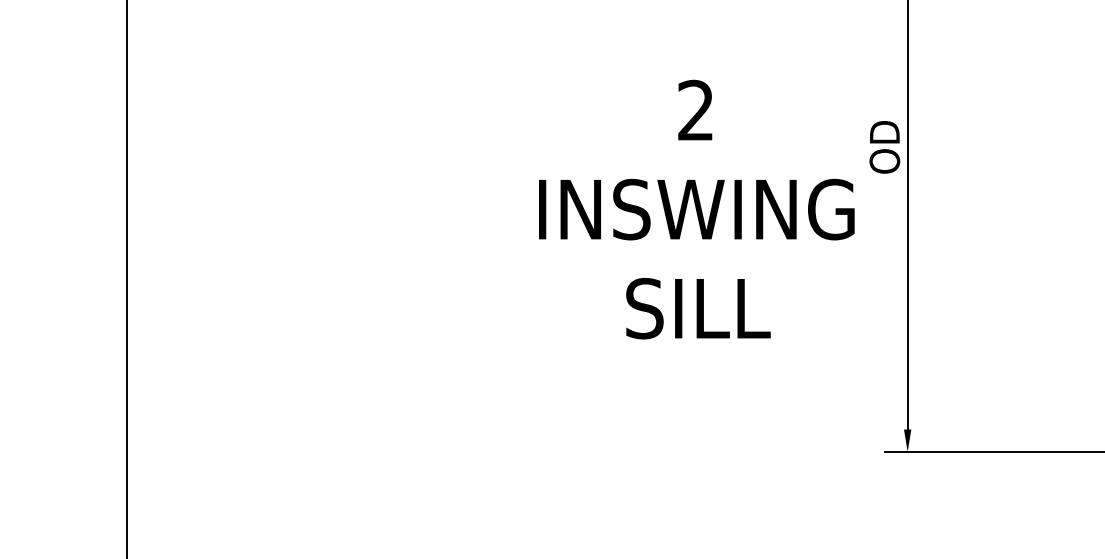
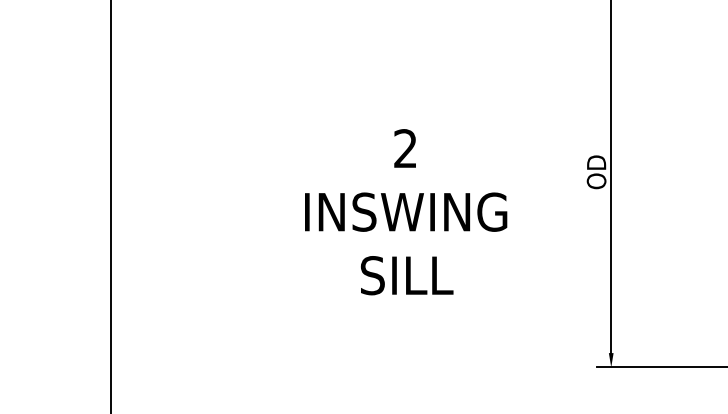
text: (697, 210) -> (406, 212), moved

